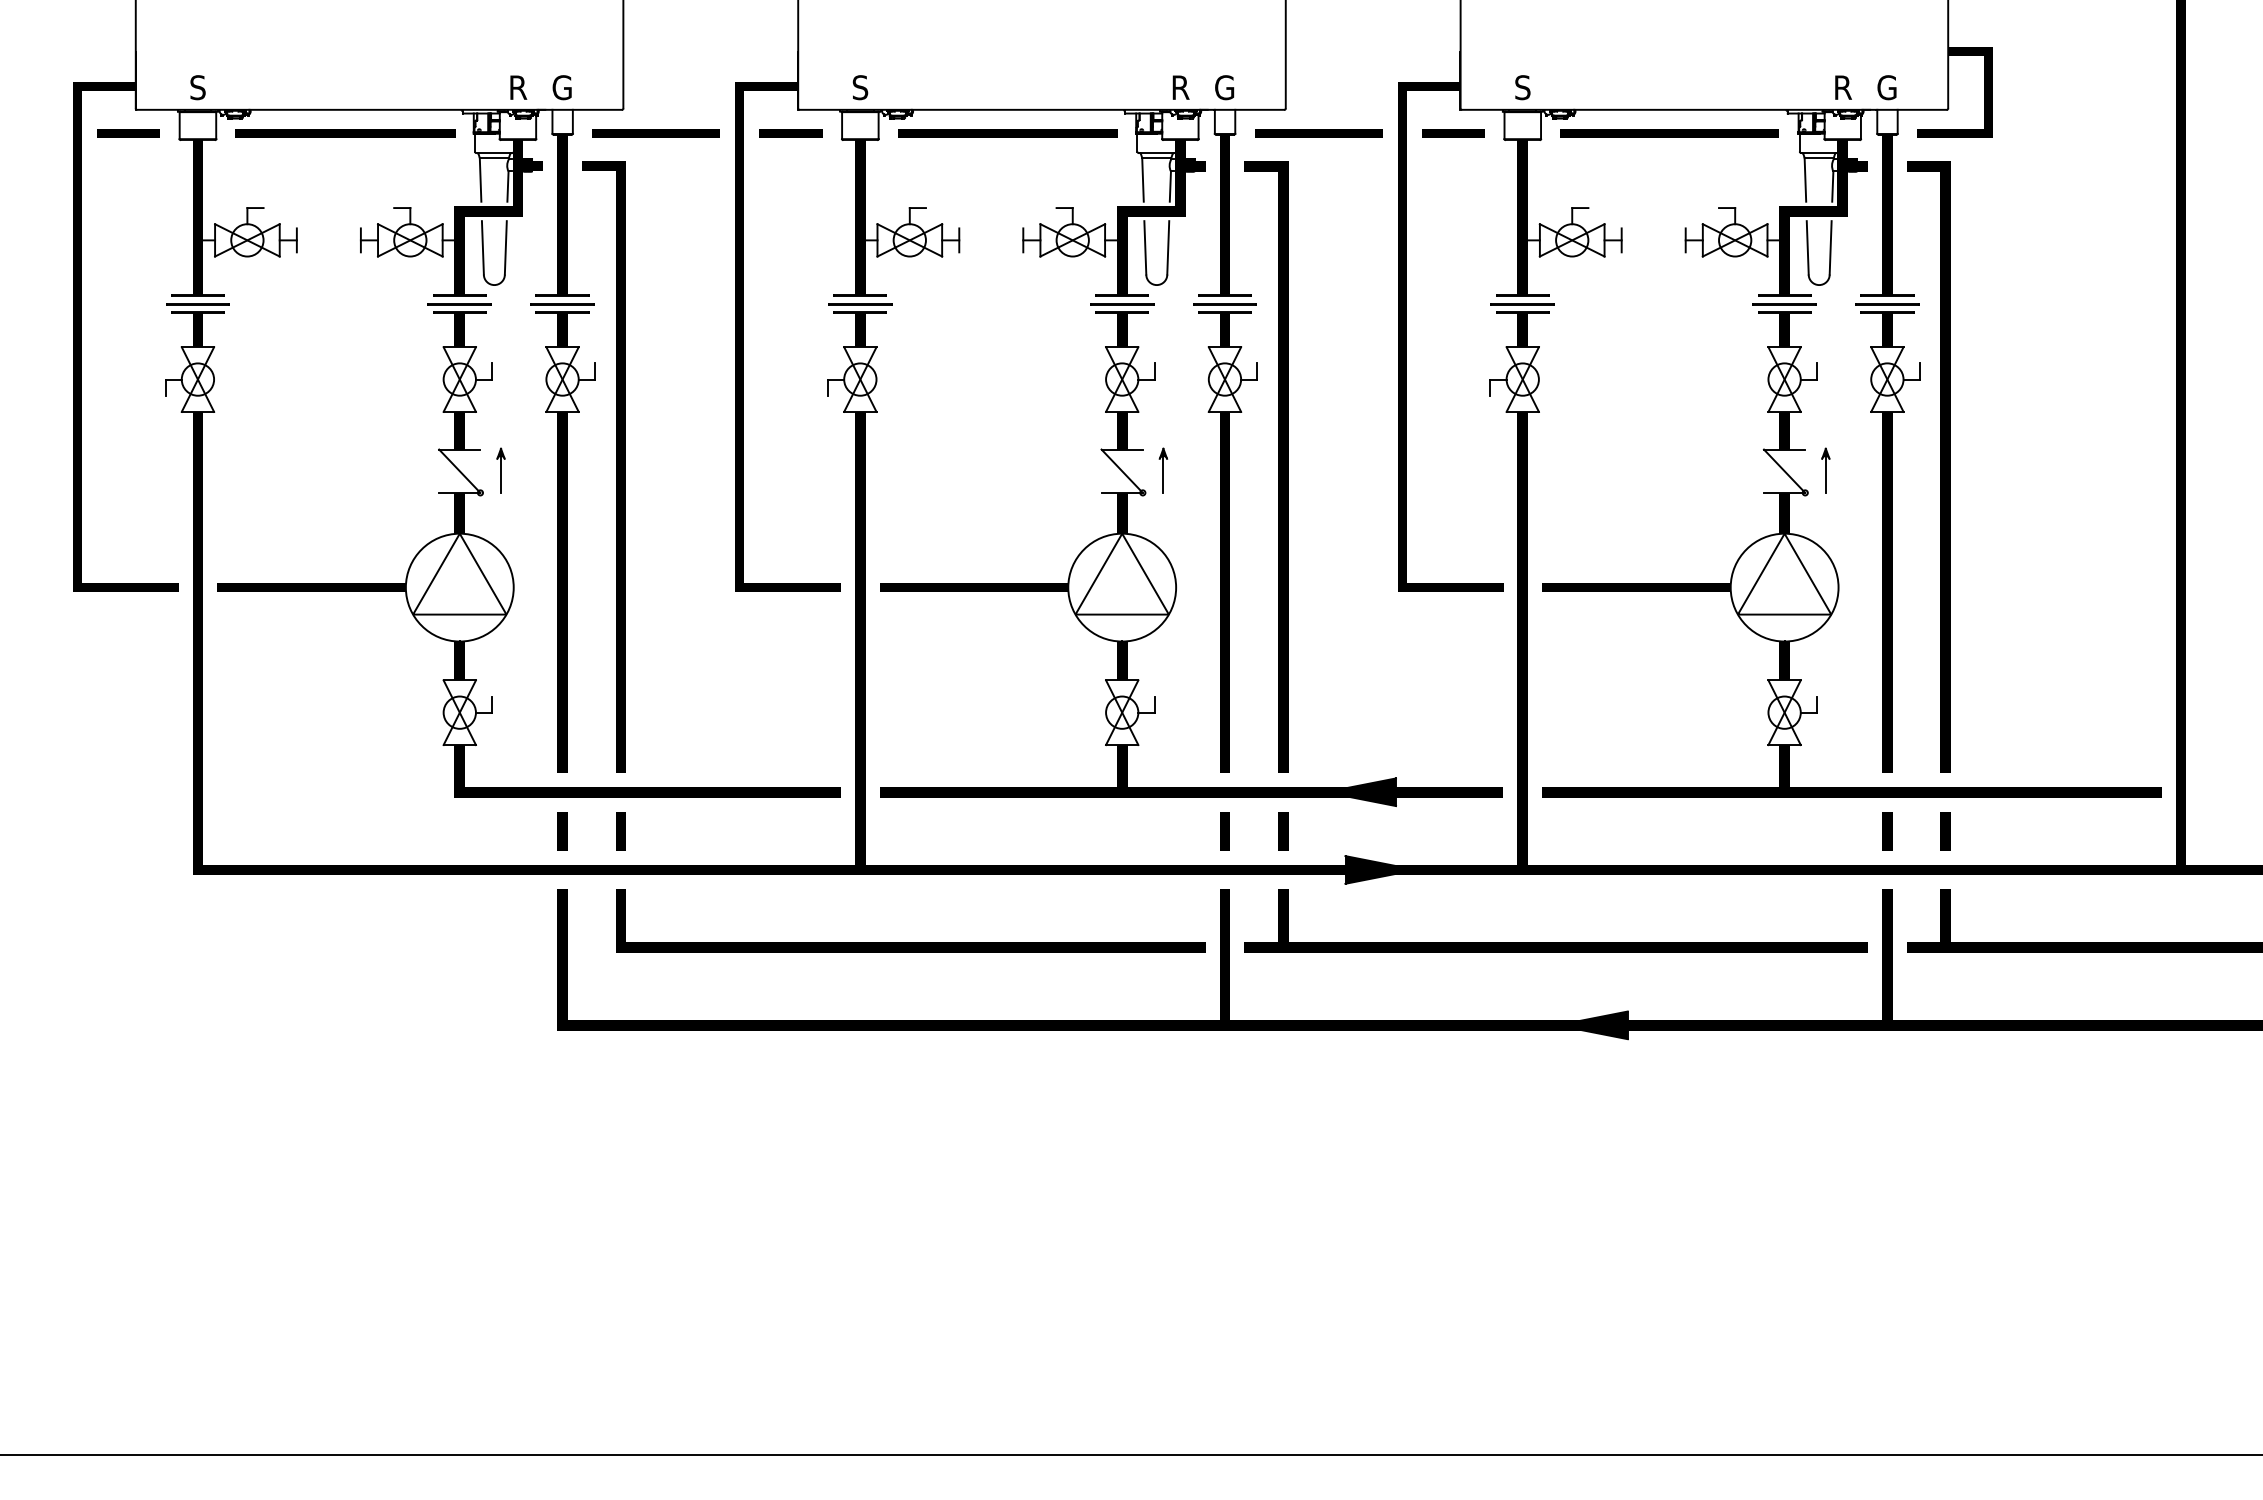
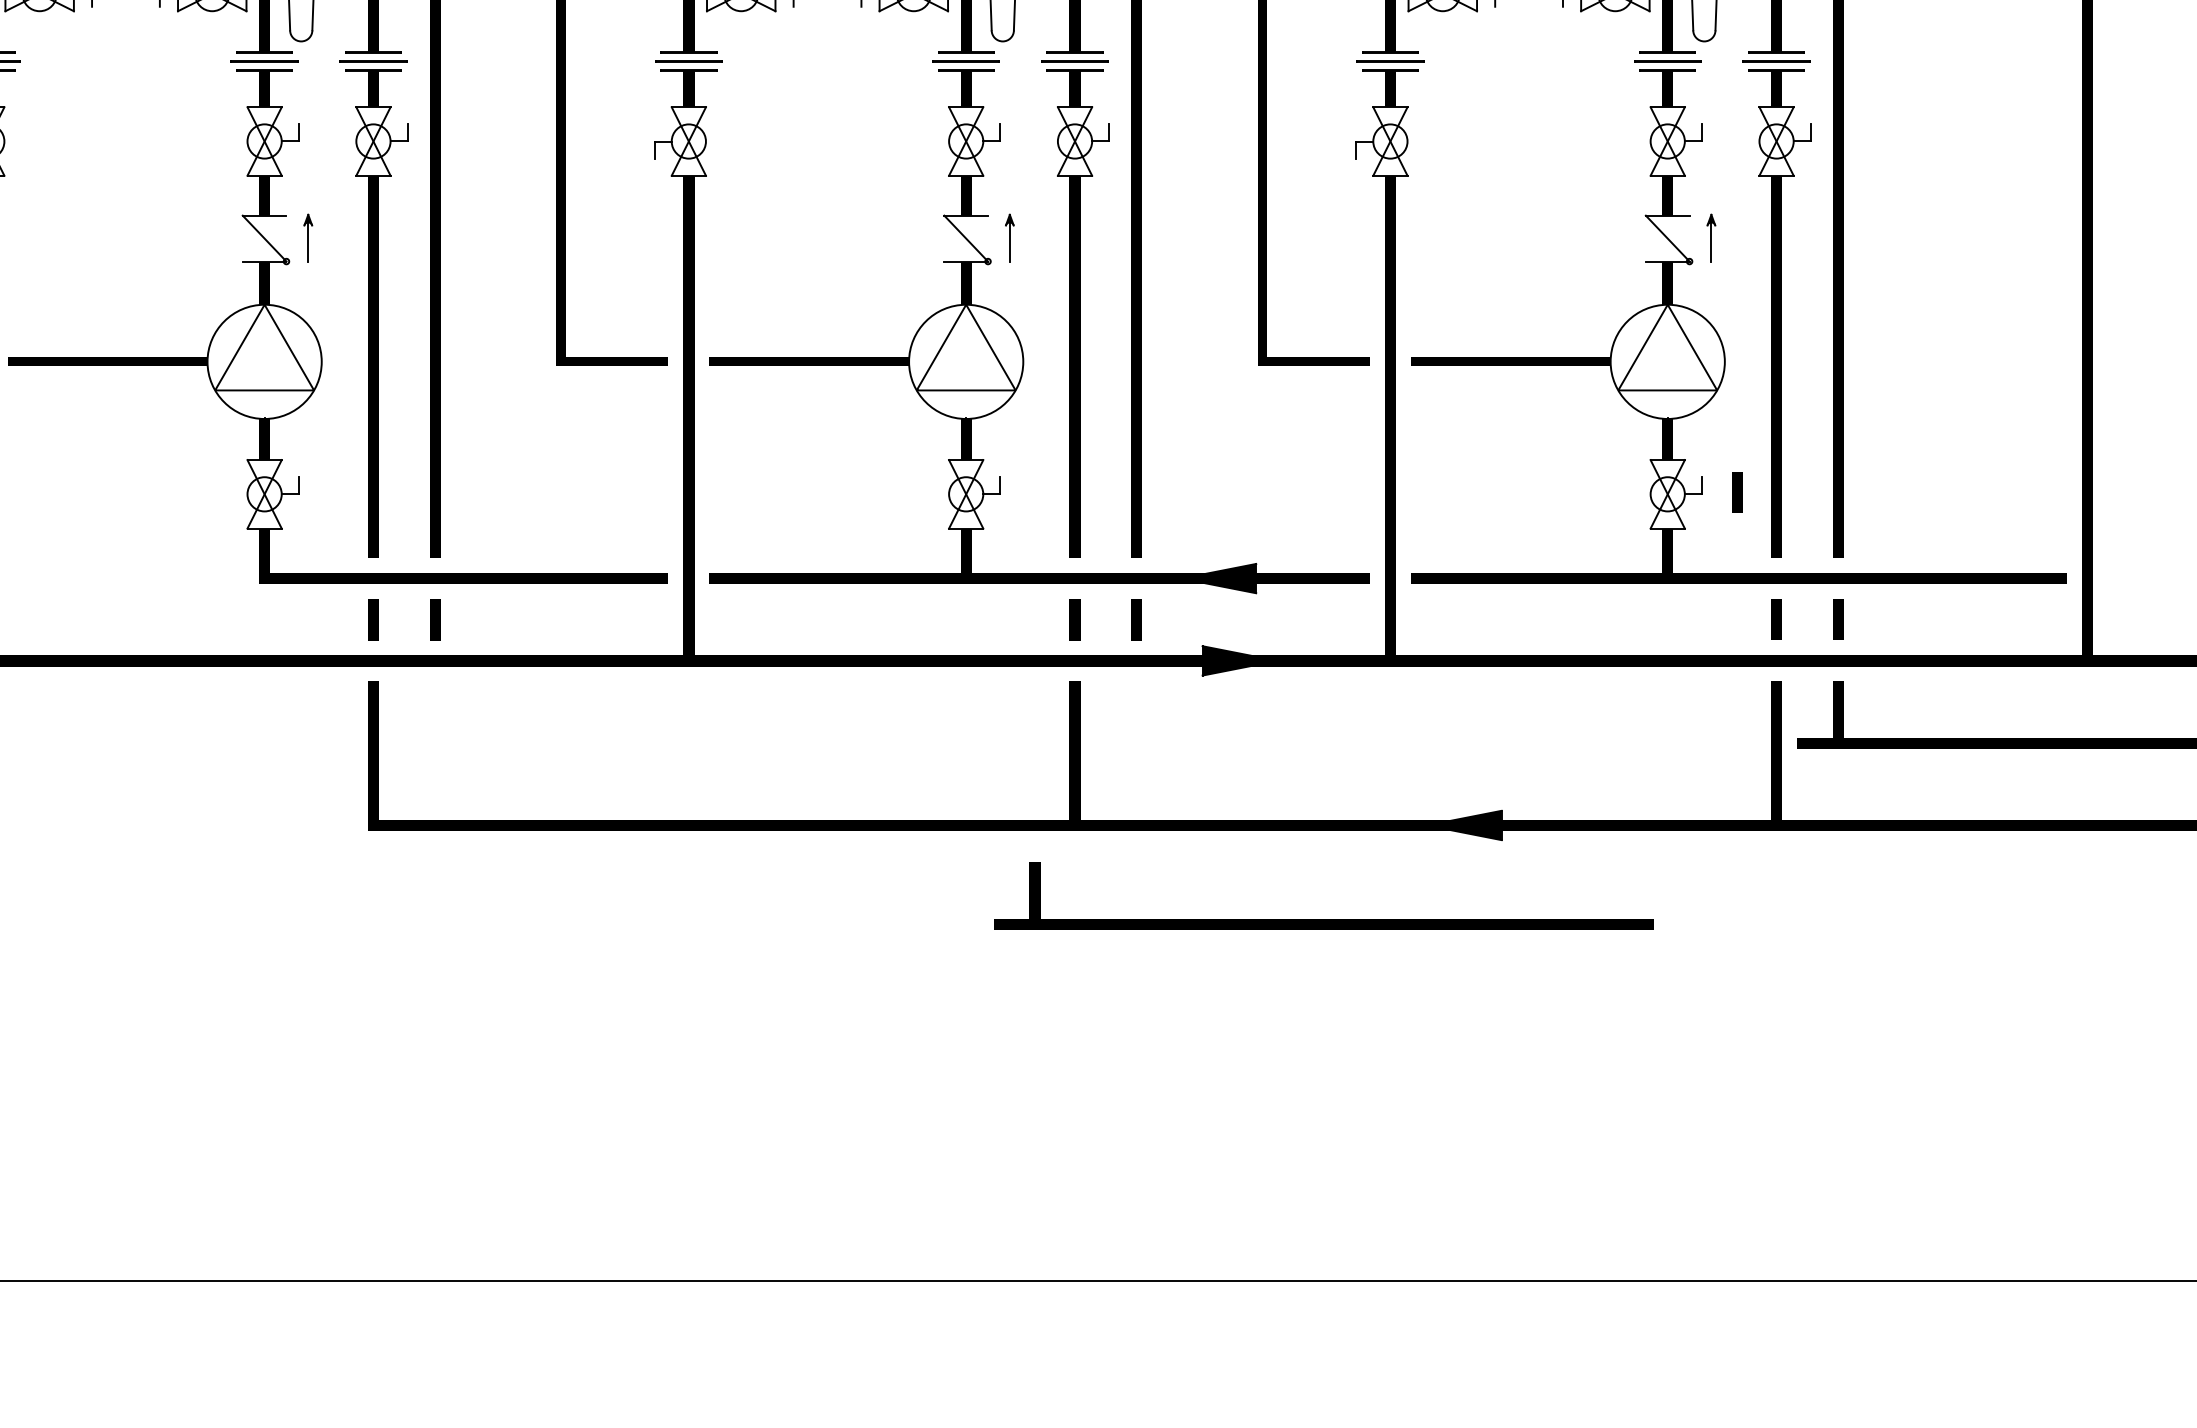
line: (1850, 711) -> (1737, 493), added
line: (910, 942) -> (741, 737), removed
part: (1555, 942) -> (1323, 918), moved

